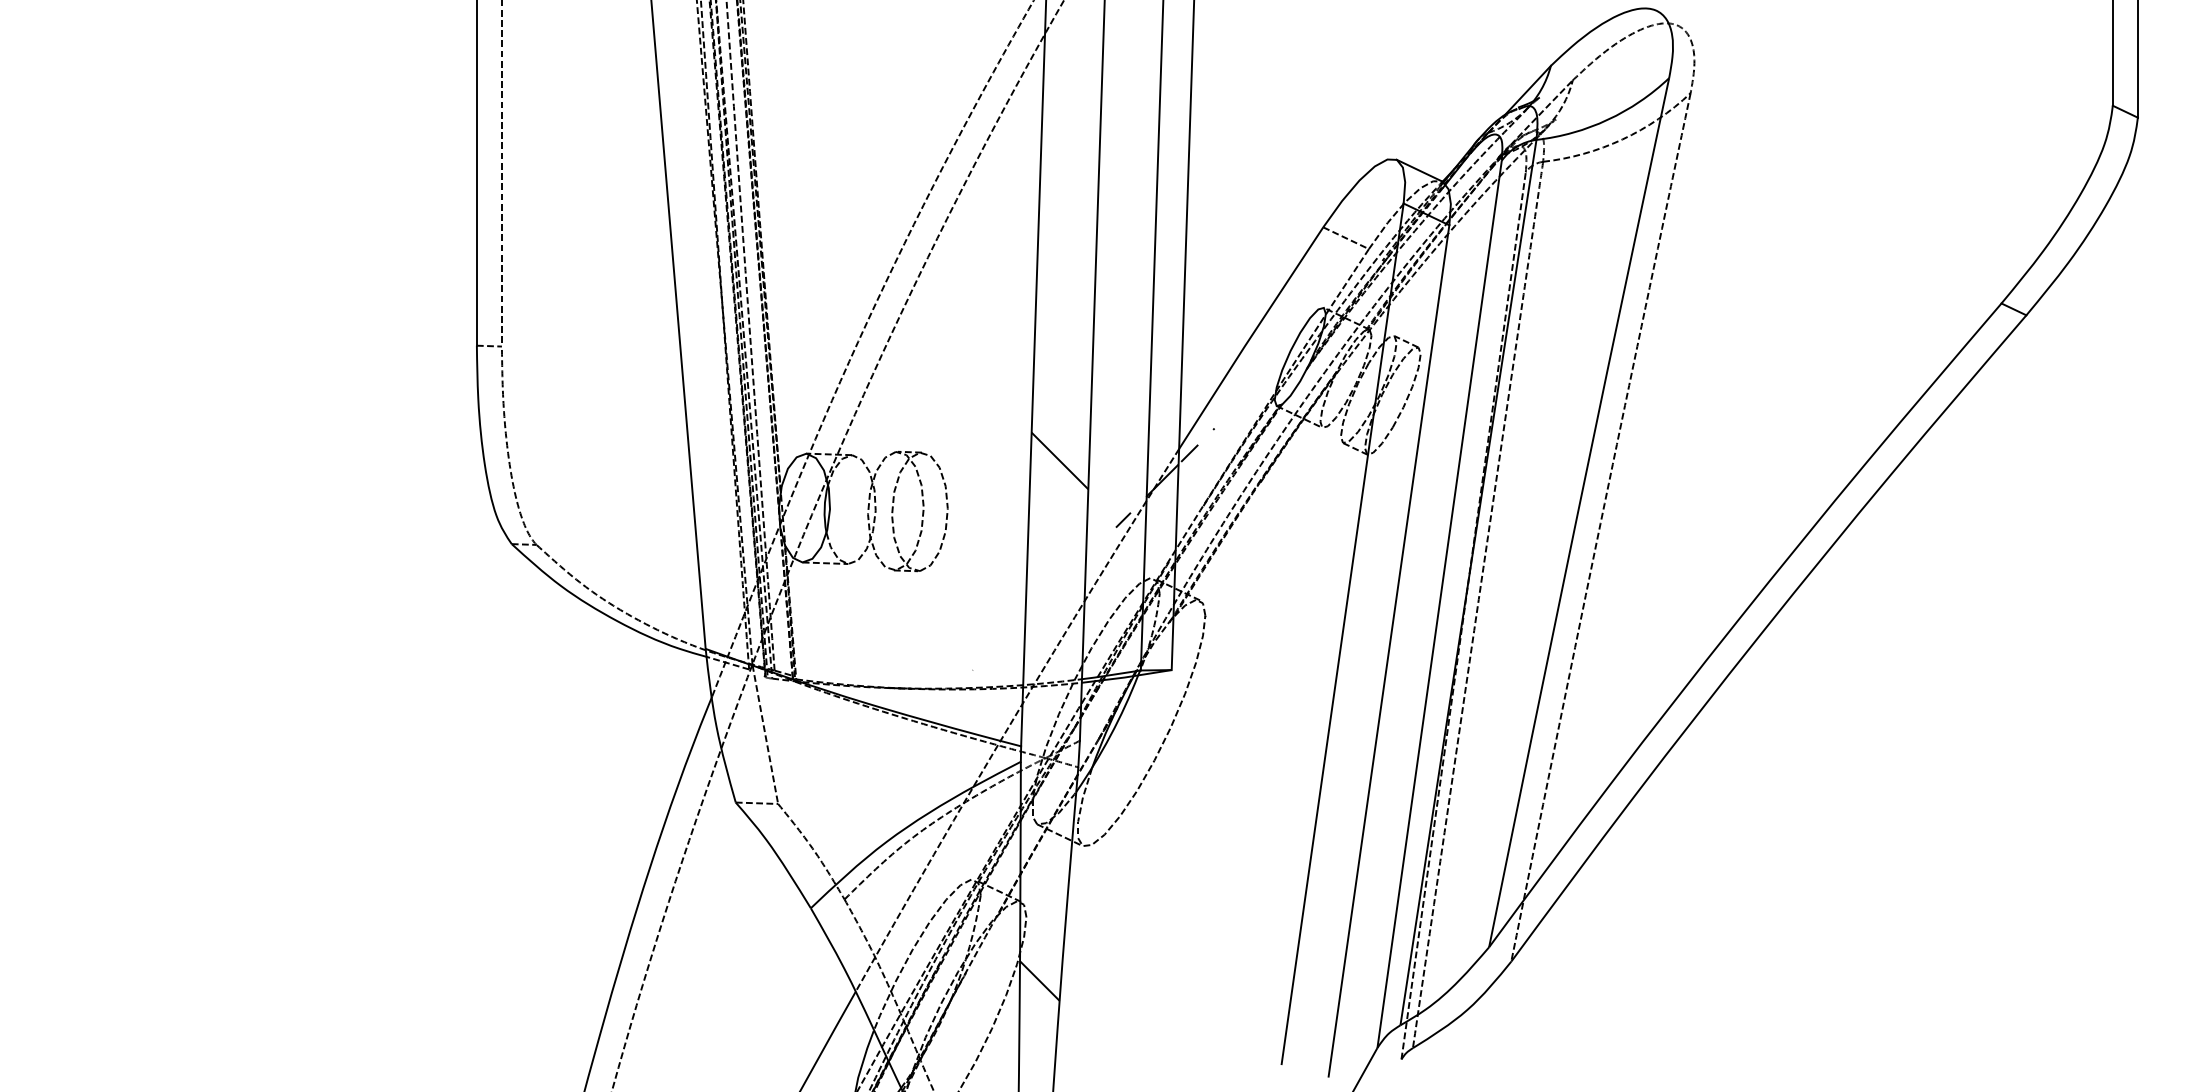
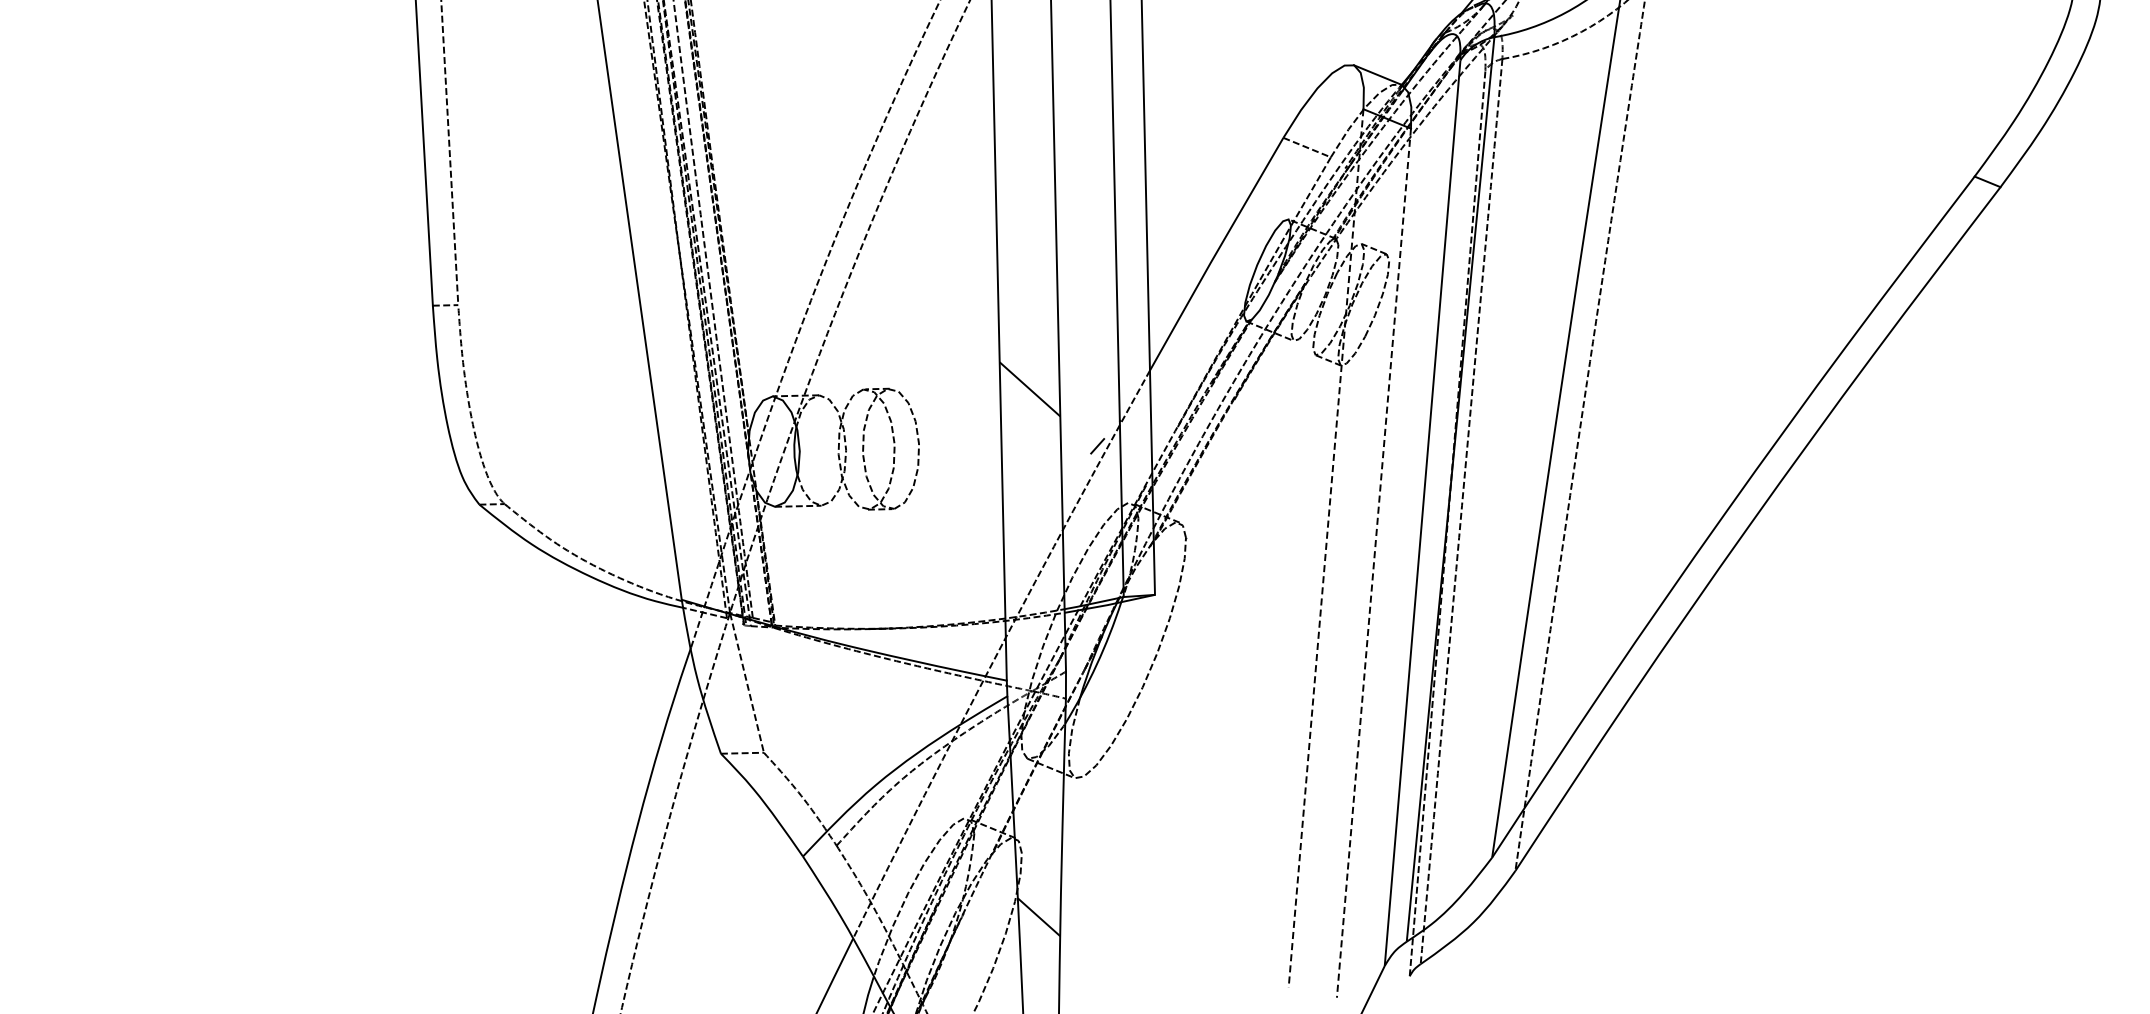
hatch: (1093, 549) -> (1068, 477), removed
line: (1342, 633) -> (1325, 548), solid -> dashed
line: (1388, 650) -> (1373, 562), solid -> dashed

